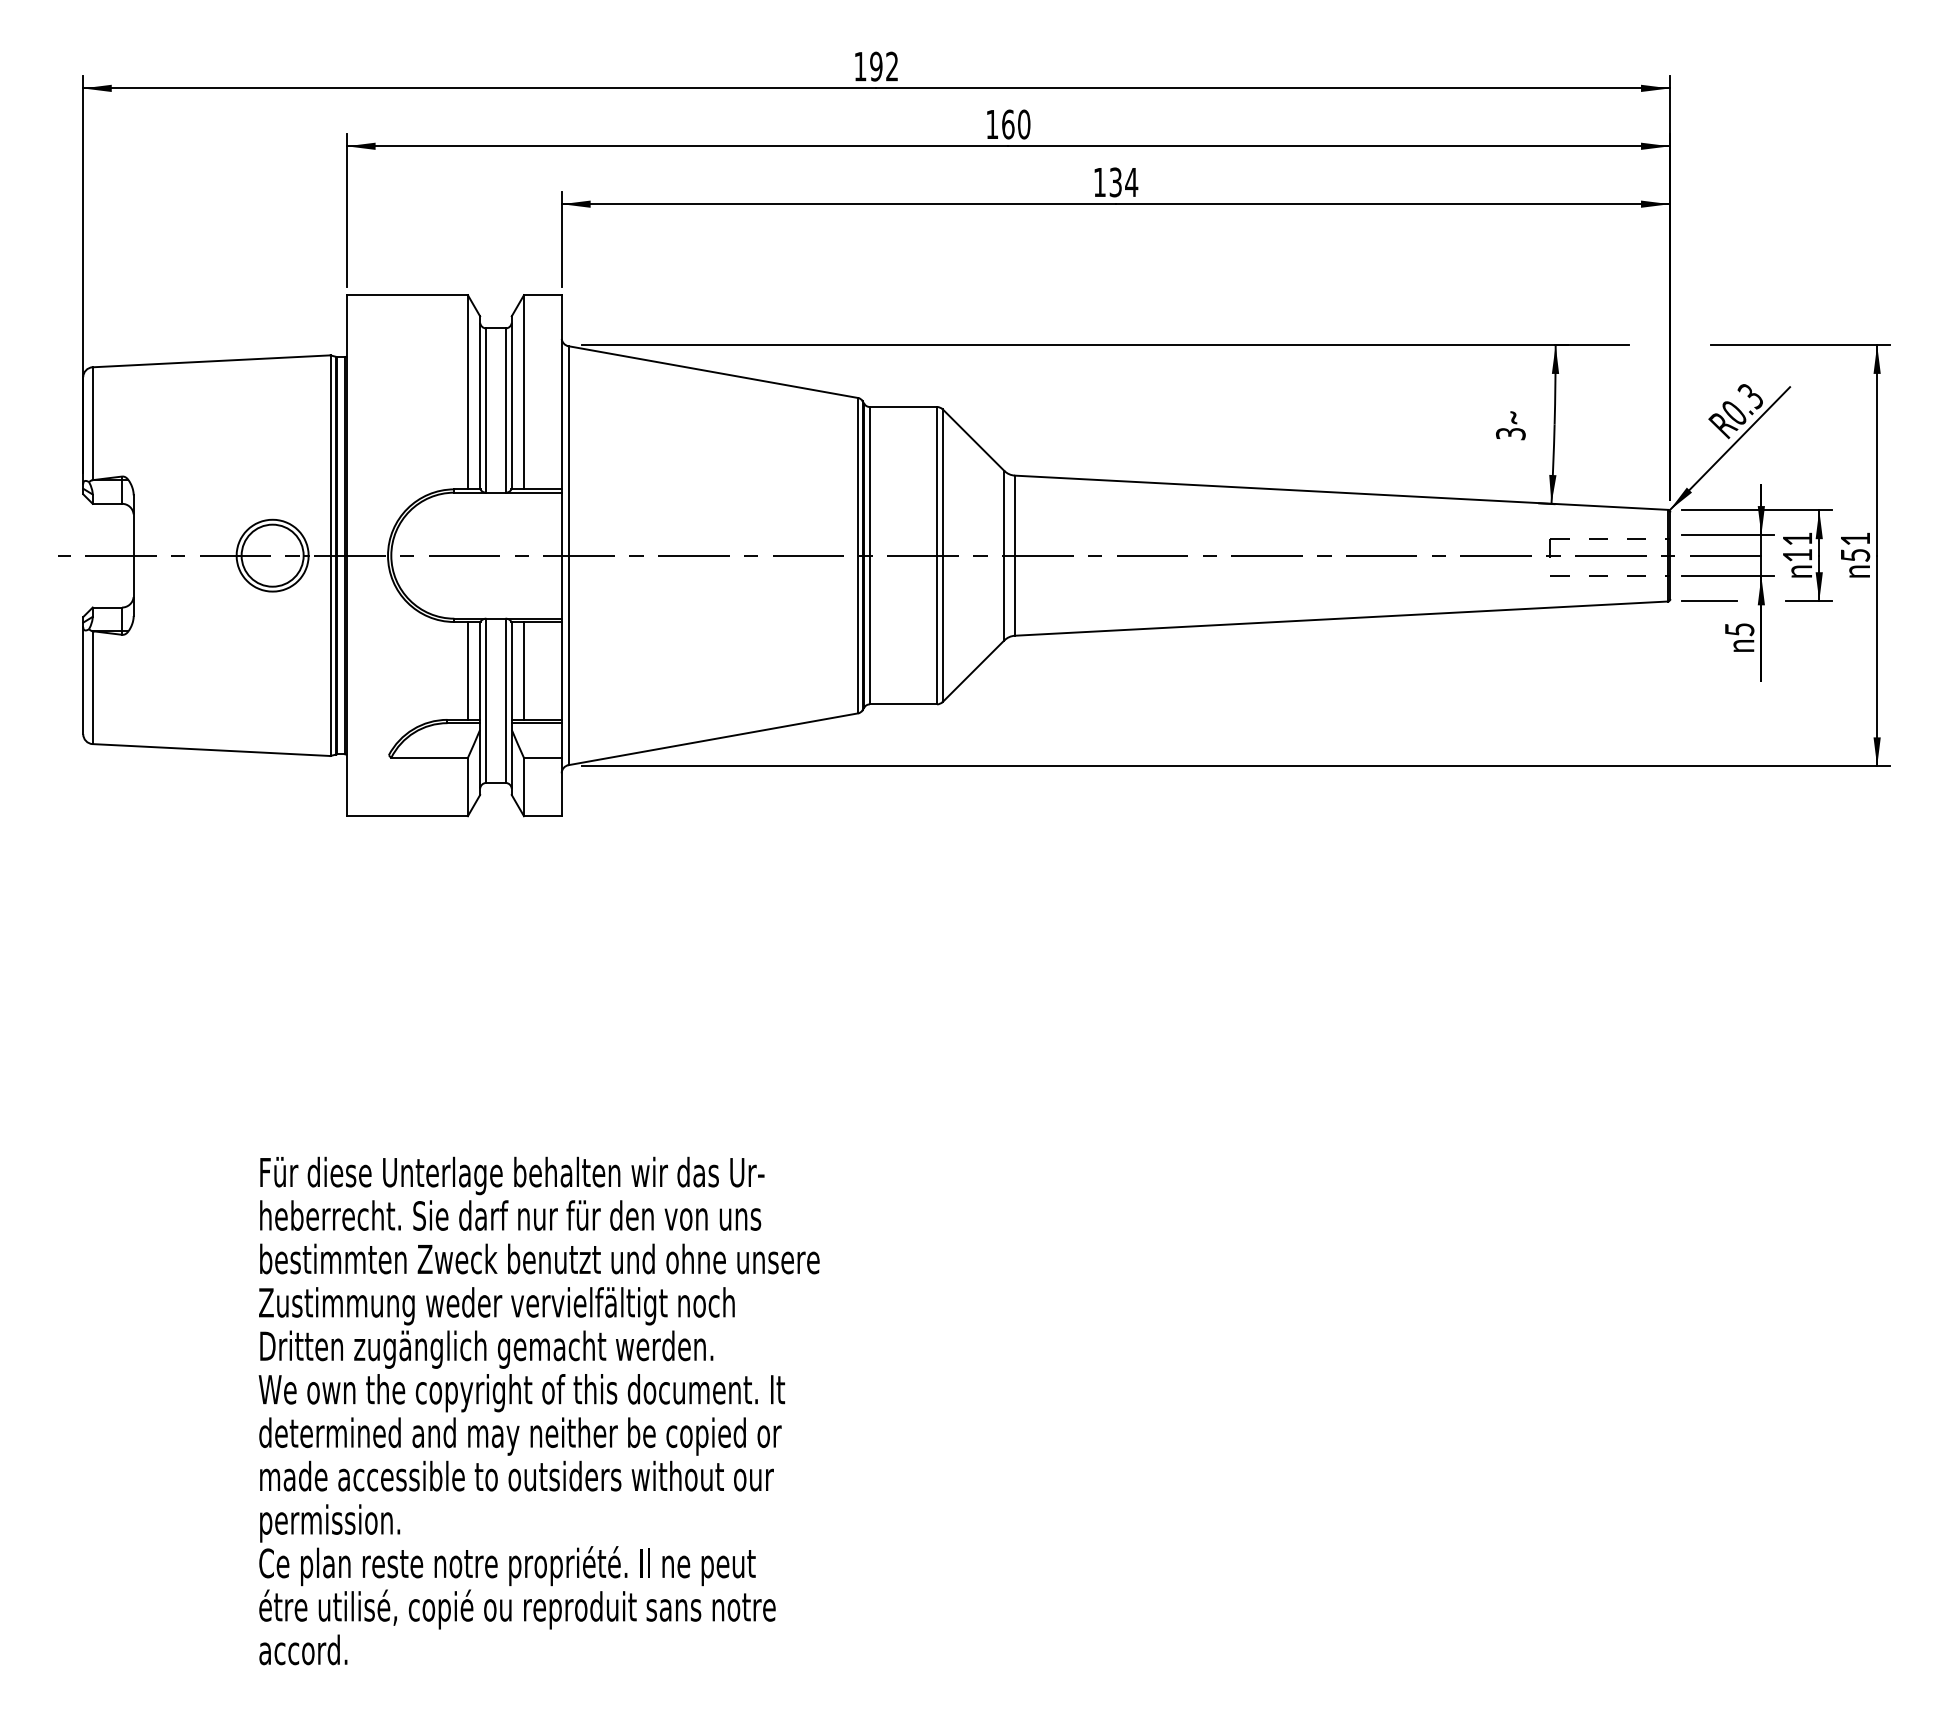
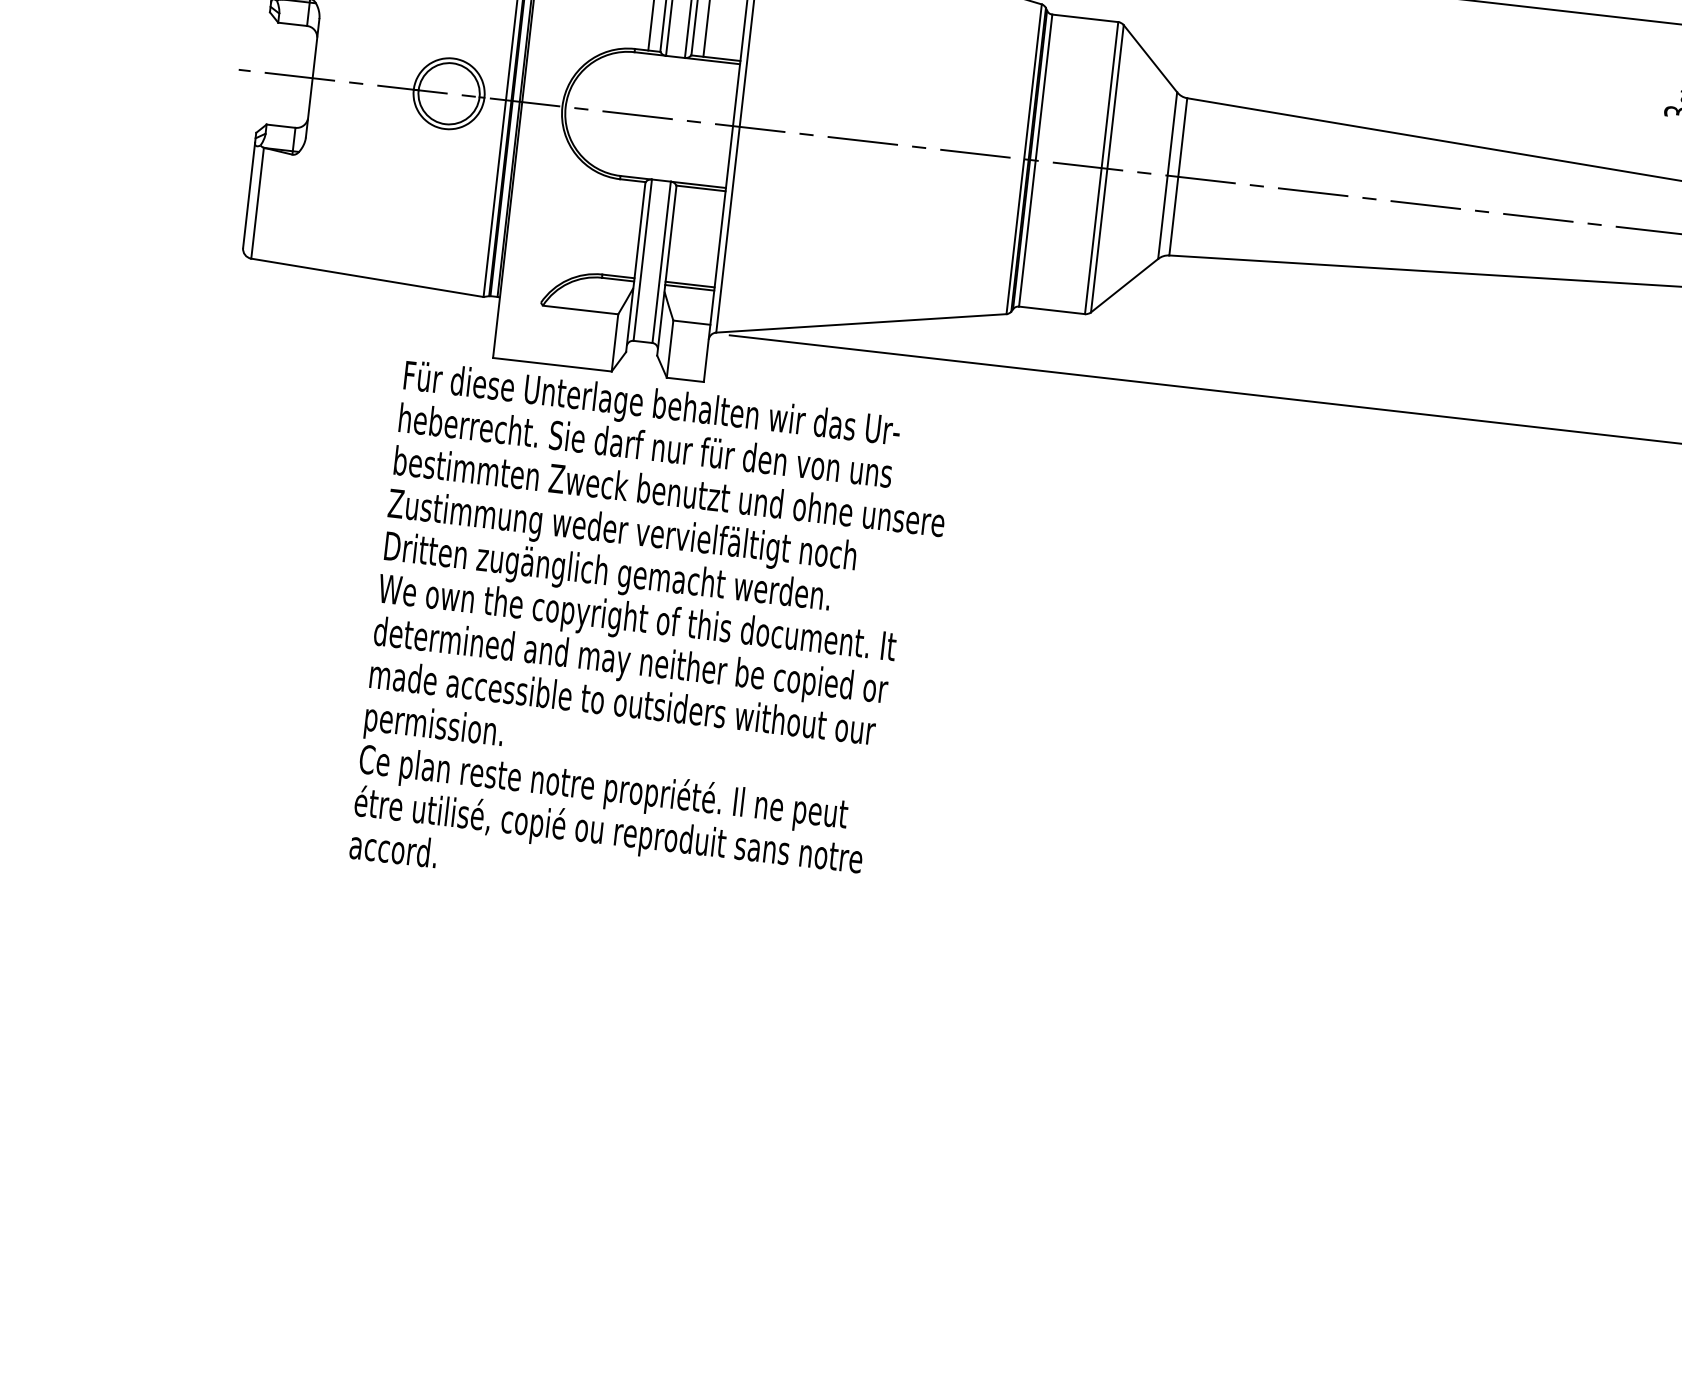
line: (467, 670) -> (627, 228), removed
line: (524, 670) -> (683, 234), removed
text: (538, 1410) -> (651, 639), moved

